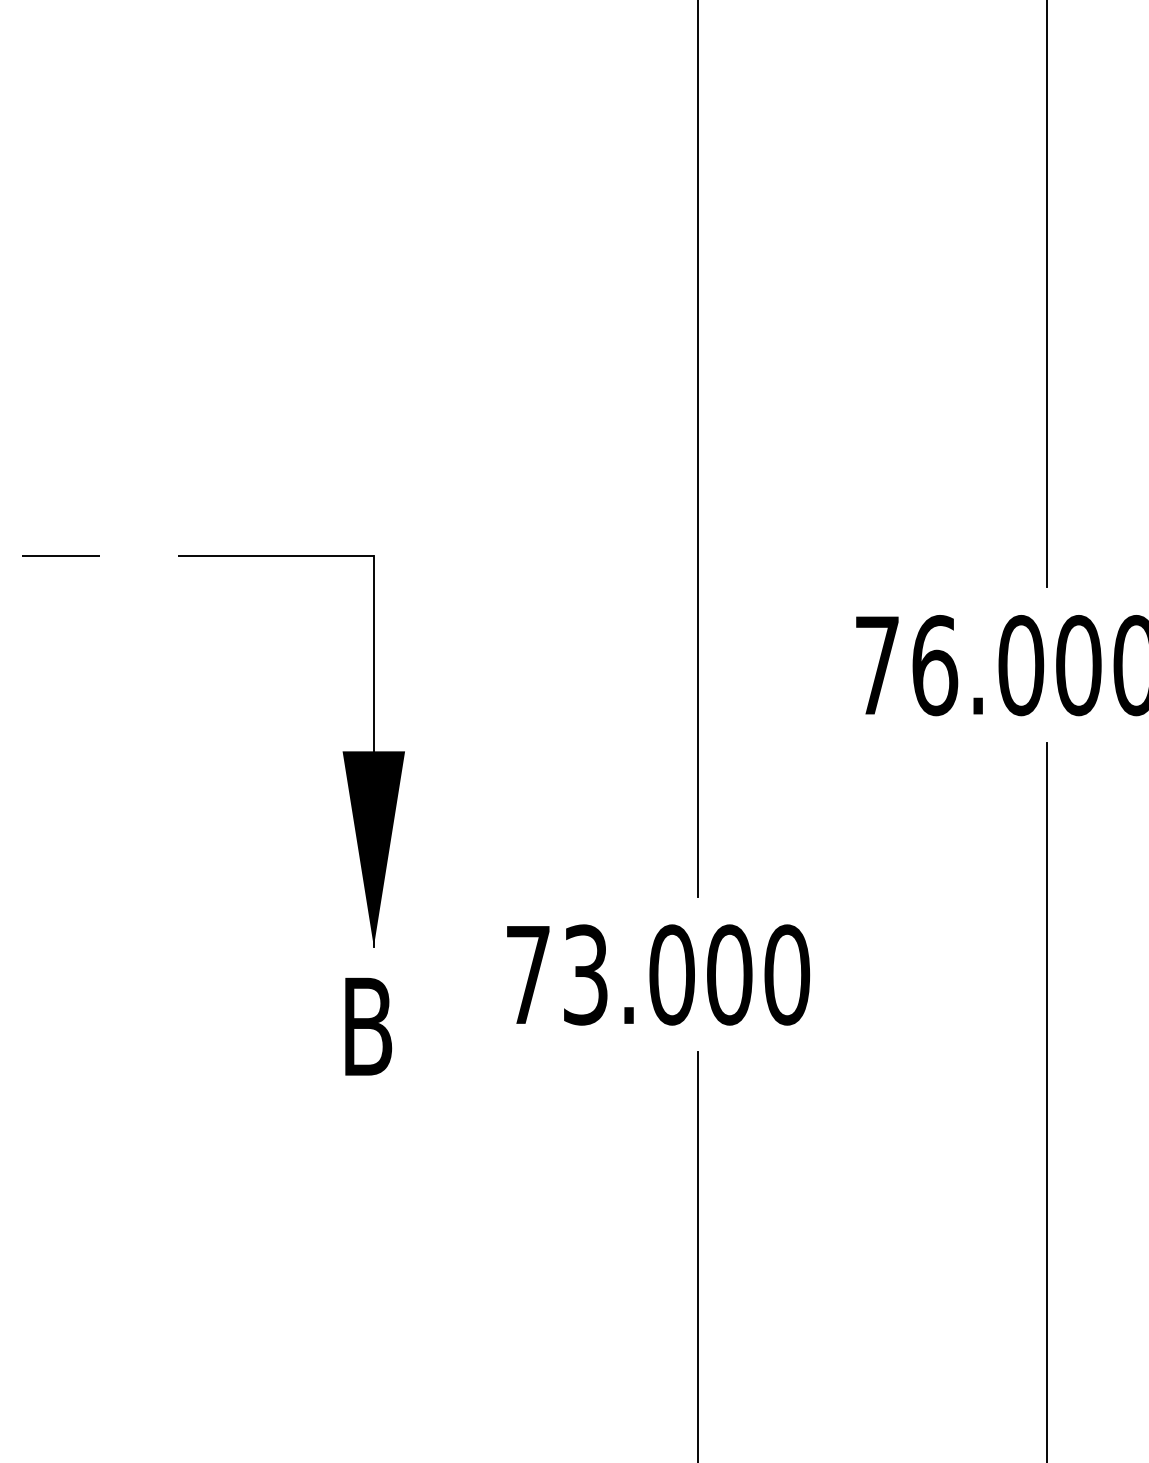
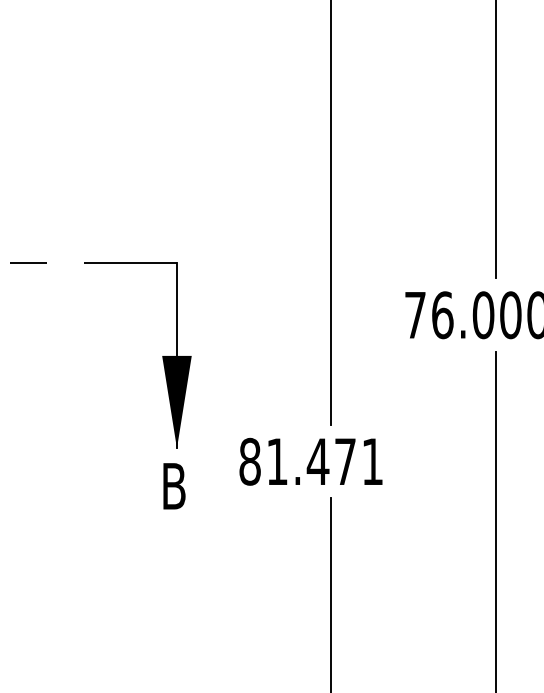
text: (657, 974) -> (311, 461), 73.000 -> 81.471

